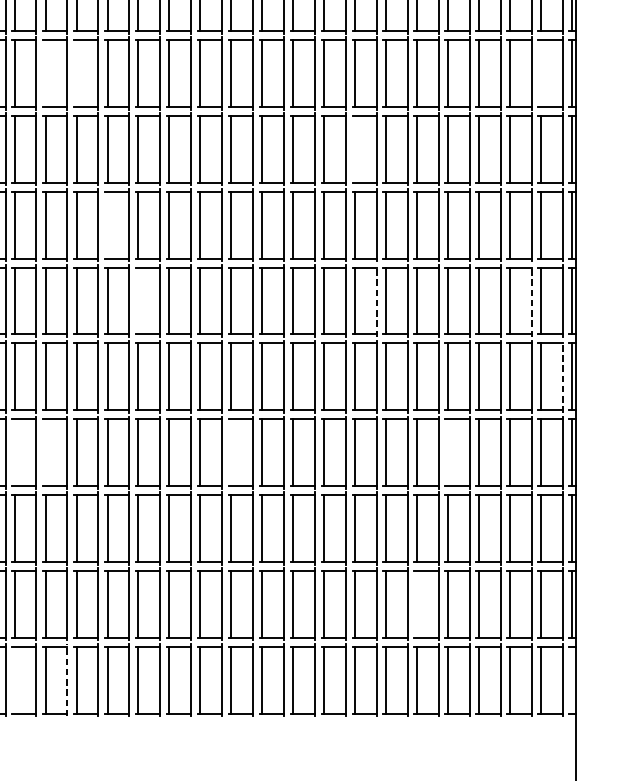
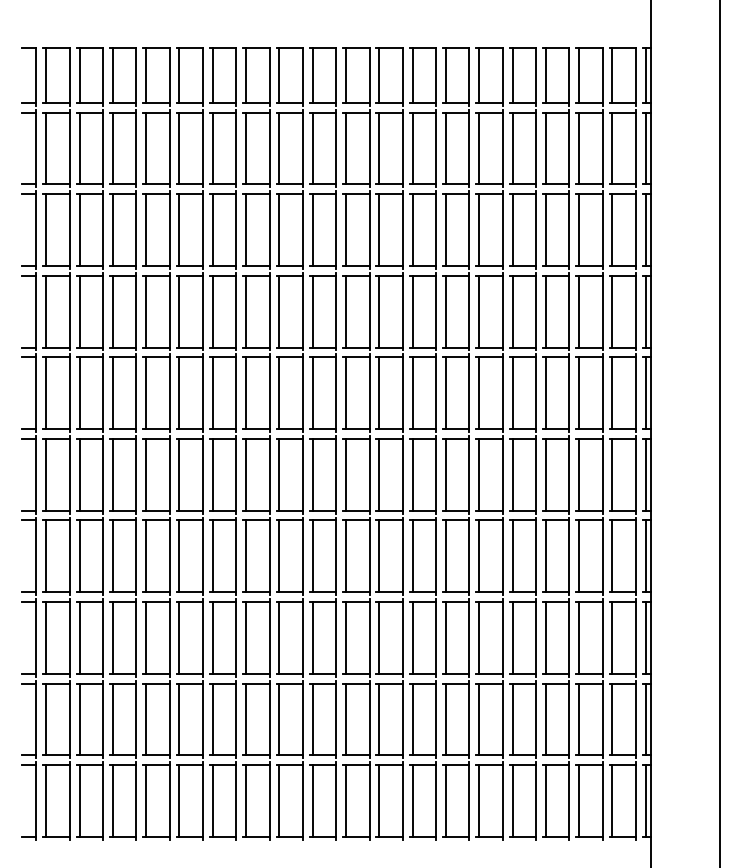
line: (45, 73) -> (79, 148), added
line: (76, 73) -> (112, 148), added
line: (541, 73) -> (612, 148), added
line: (355, 148) -> (412, 229), added
line: (107, 225) -> (146, 311), added
line: (138, 301) -> (179, 393), added
line: (377, 301) -> (436, 393), dashed -> solid
line: (531, 301) -> (602, 393), dashed -> solid
line: (563, 376) -> (636, 474), dashed -> solid
line: (14, 452) -> (46, 556), added
line: (45, 452) -> (79, 556), added
line: (231, 452) -> (279, 556), added
line: (448, 452) -> (512, 556), added
line: (417, 604) -> (479, 719), added
line: (14, 680) -> (46, 801), added
line: (67, 680) -> (103, 801), dashed -> solid
line: (571, 680) -> (645, 801), added

